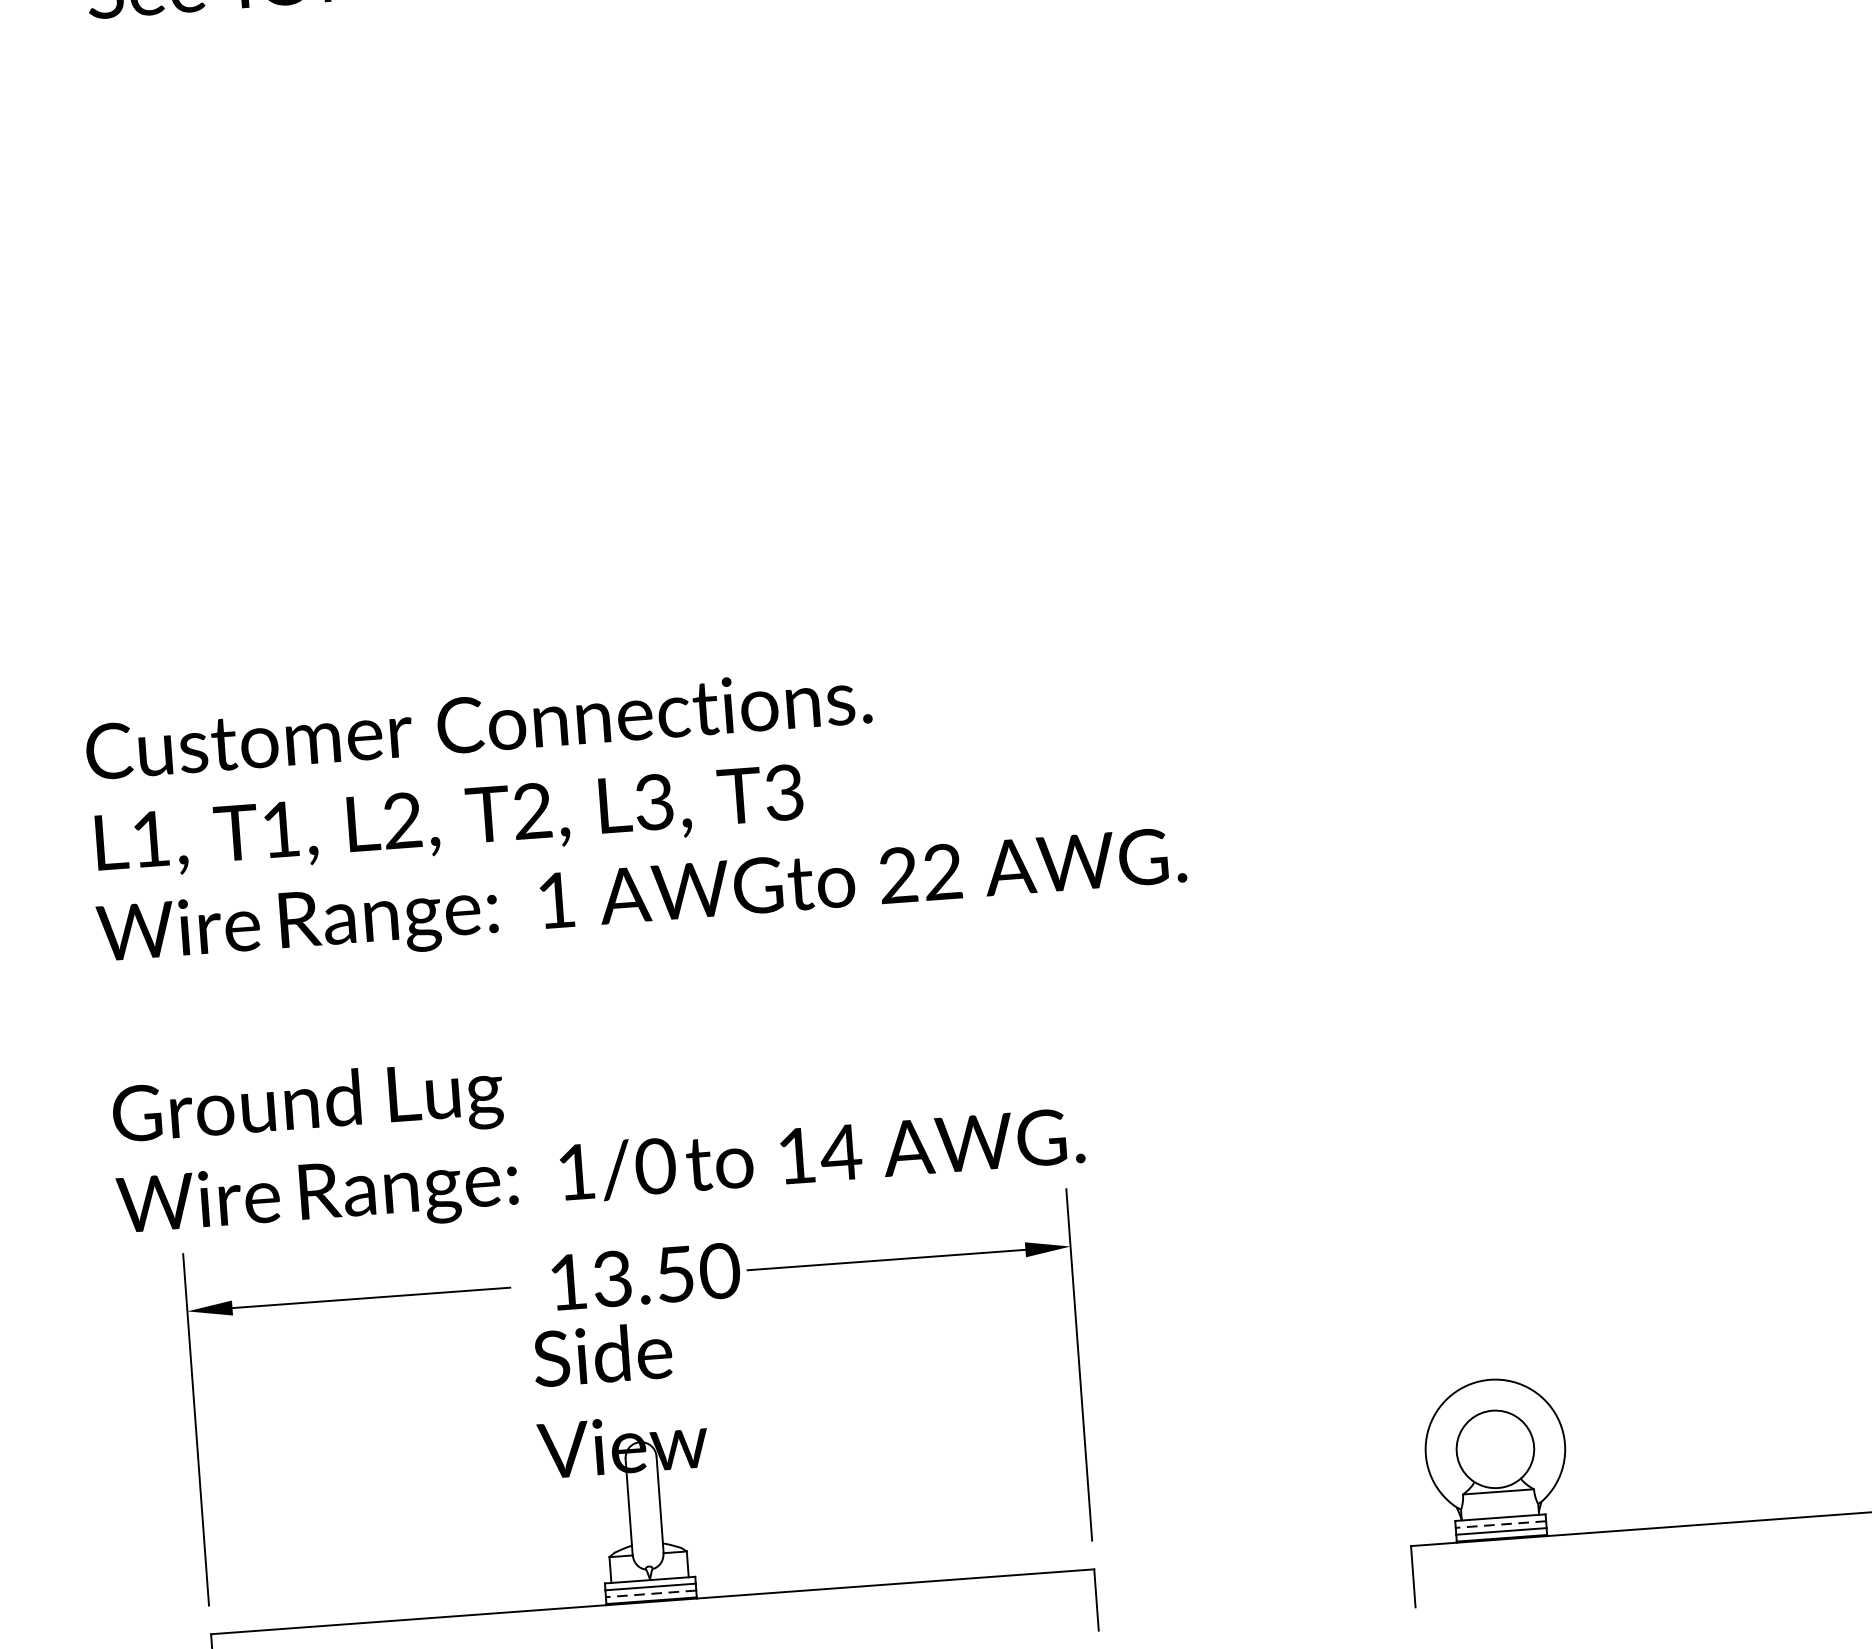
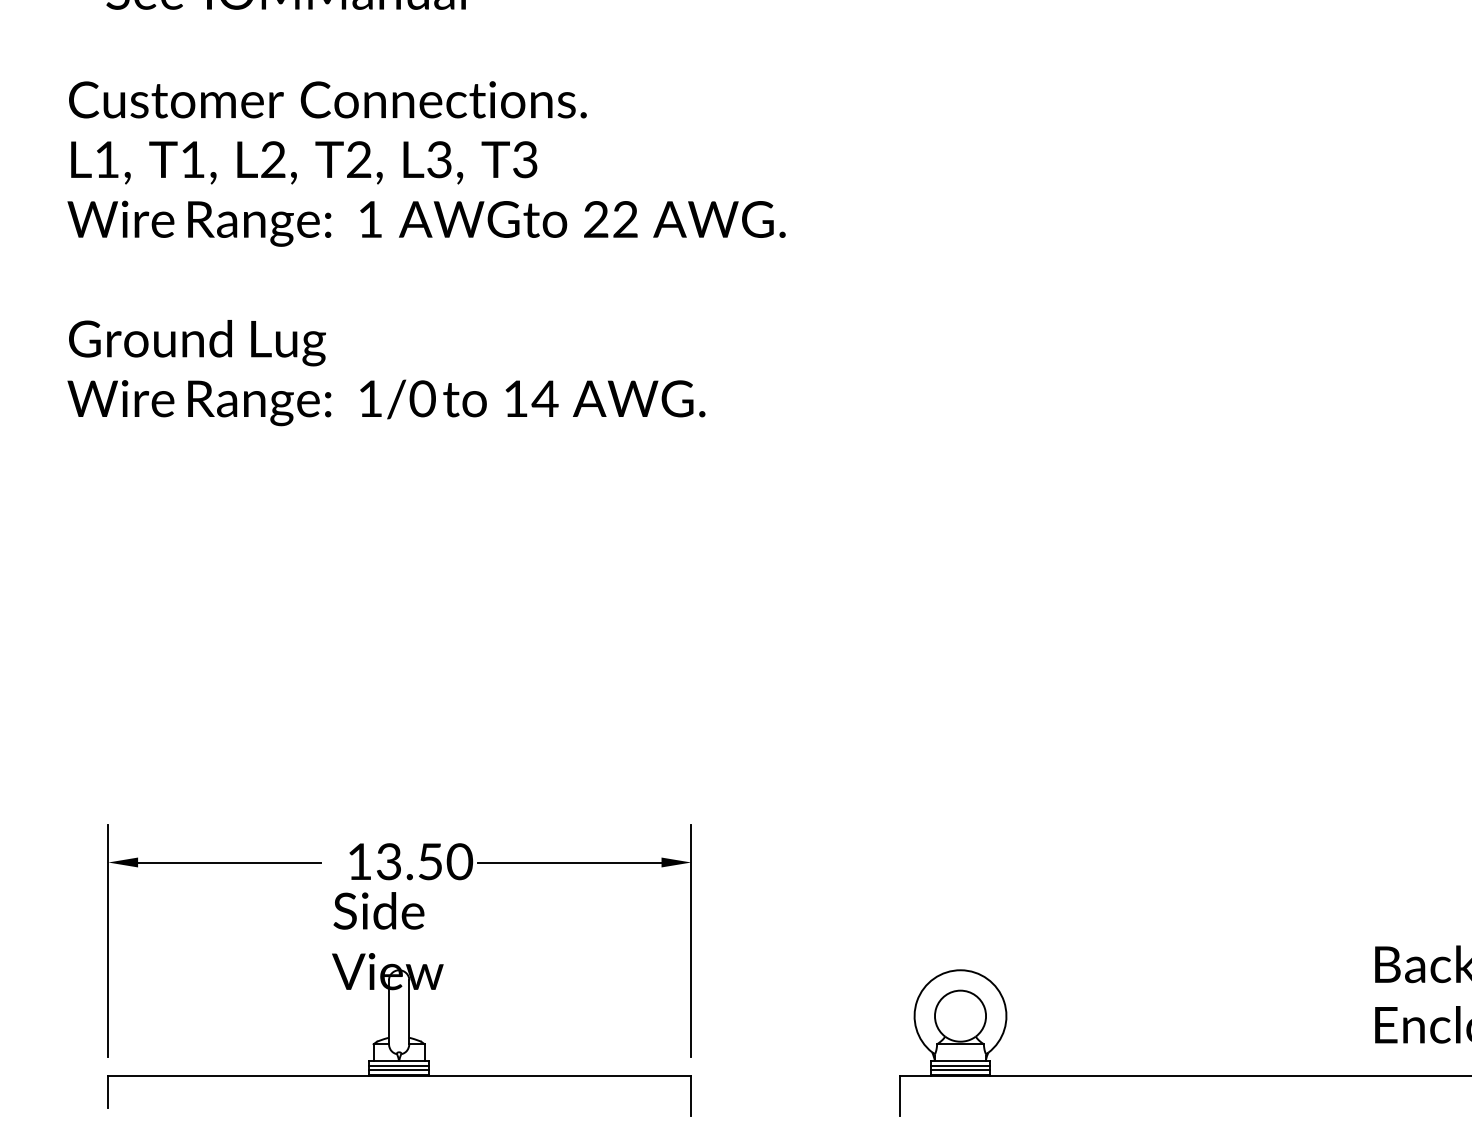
text: (645, 945) -> (426, 253), moved
line: (1500, 1524) -> (960, 1065), dashed -> solid
line: (651, 1594) -> (399, 1070), dashed -> solid

